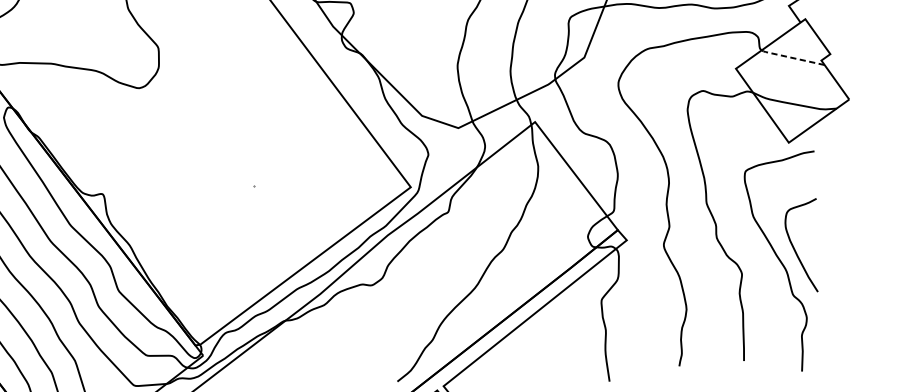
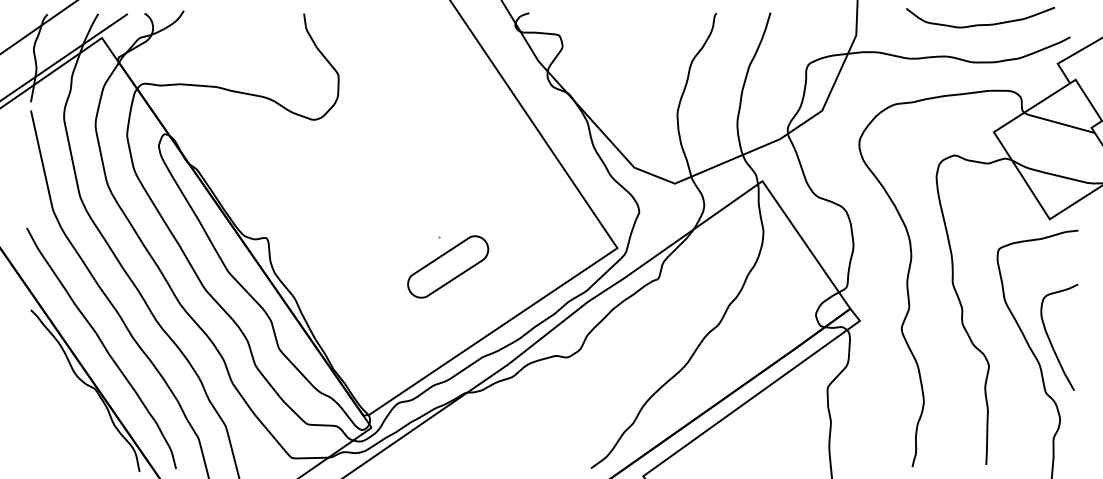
line: (791, 57) -> (1057, 122), dashed -> solid
part: (263, 210) -> (448, 266), added

